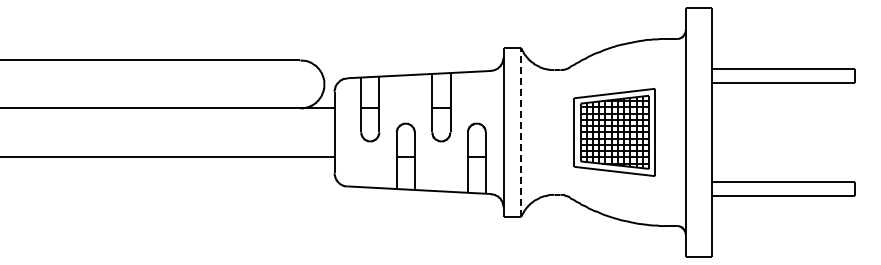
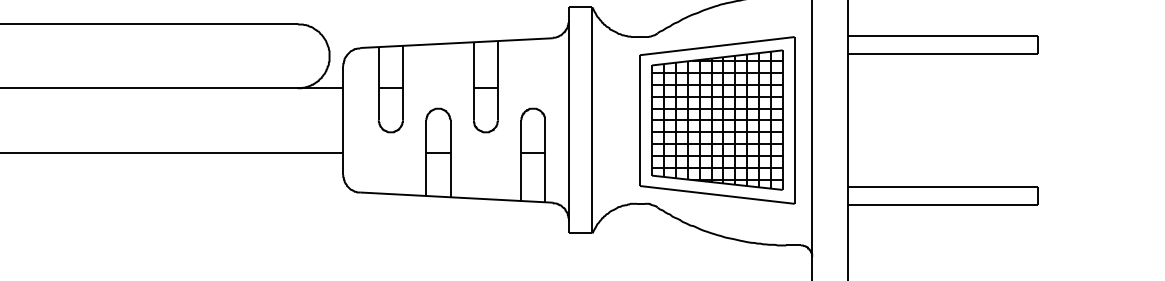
line: (521, 132) -> (592, 120), dashed -> solid
part: (614, 132) -> (717, 120), size x1.43

